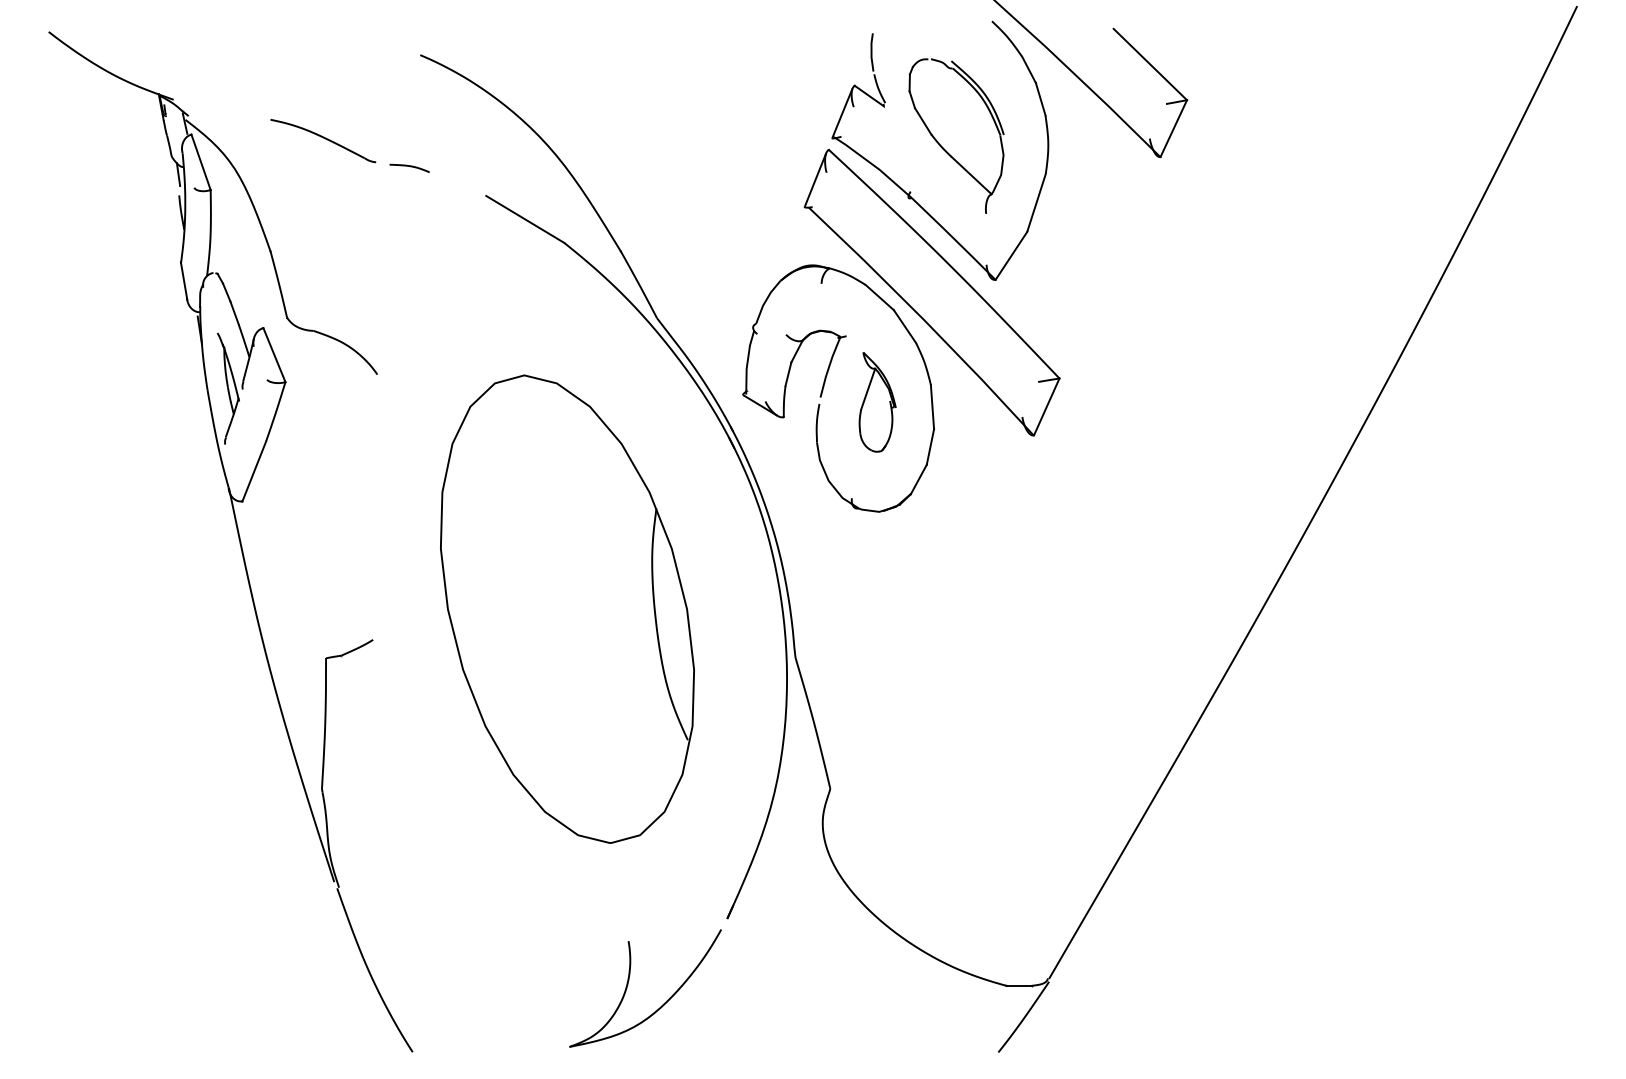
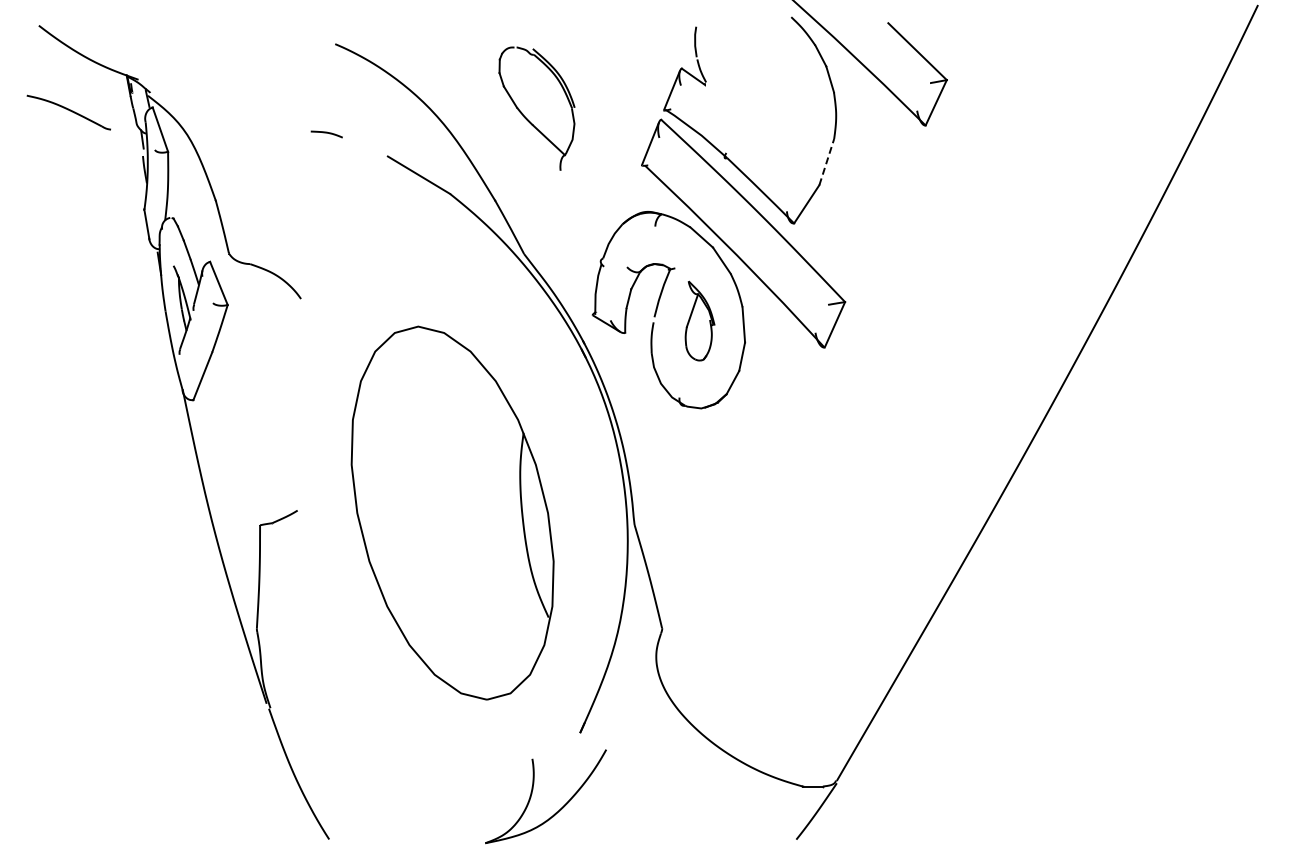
part: (322, 140) -> (68, 112), moved
part: (943, 147) -> (526, 117), moved
line: (1036, 202) -> (826, 161), solid -> dashed
part: (567, 608) -> (452, 512), moved
part: (628, 985) -> (532, 794), moved

